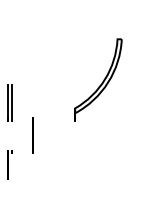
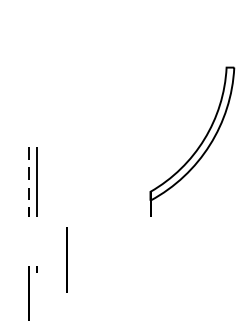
line: (7, 104) -> (28, 184), solid -> dashed
line: (32, 135) -> (66, 260), moved

